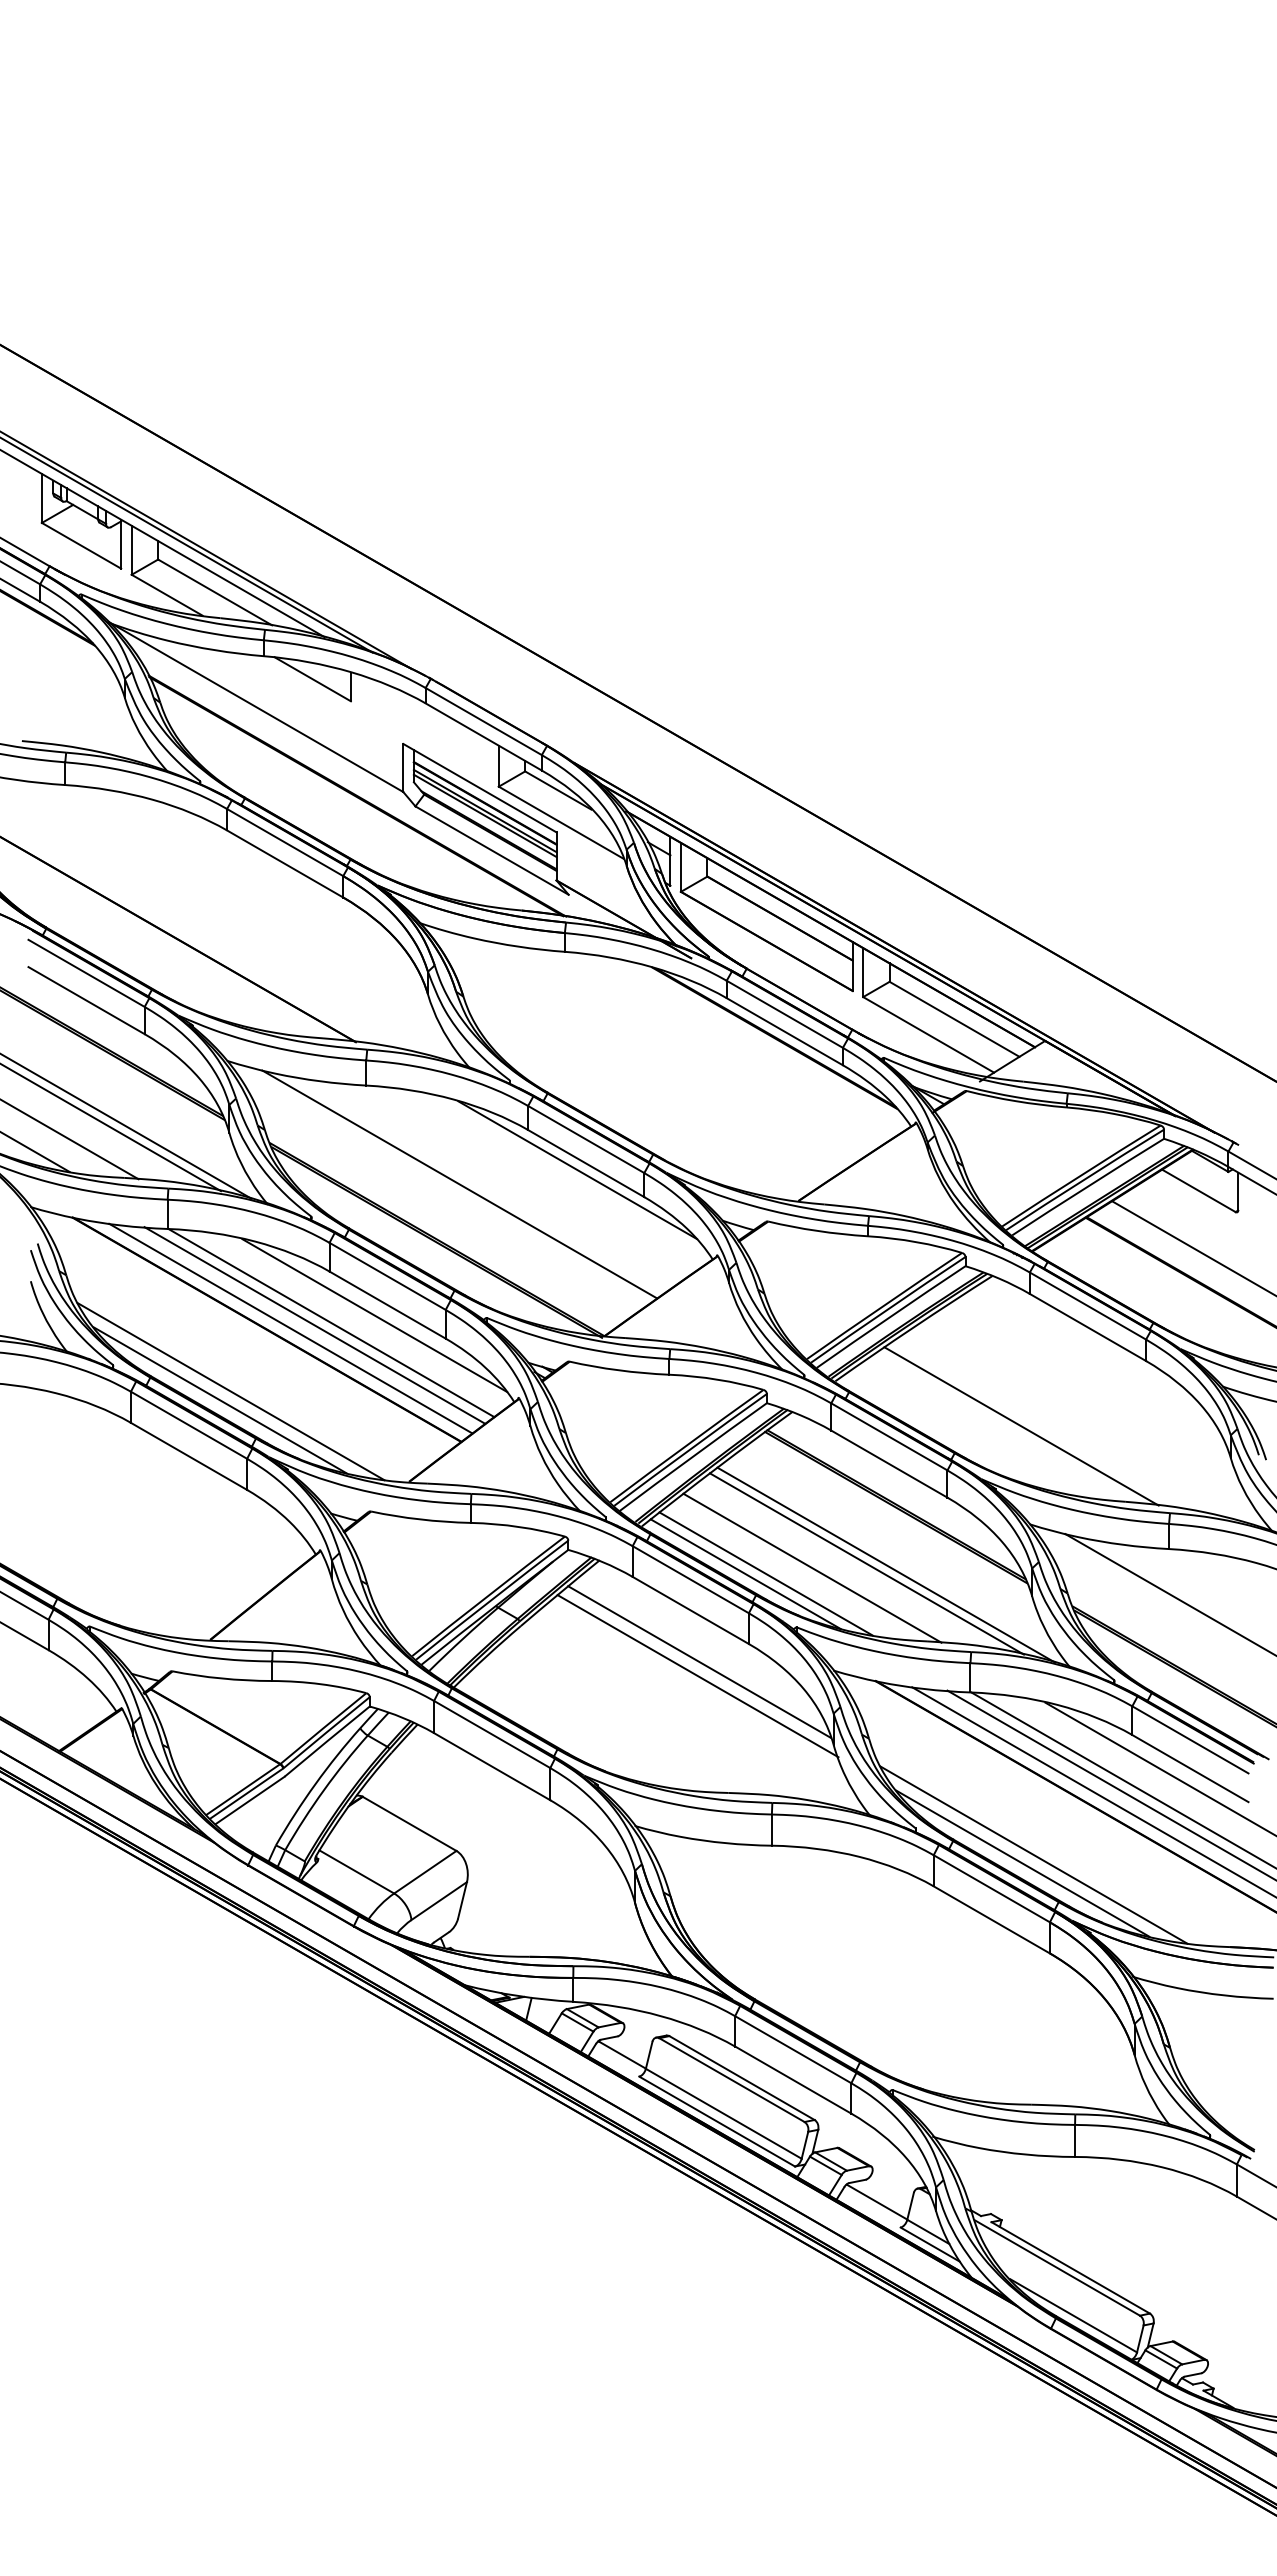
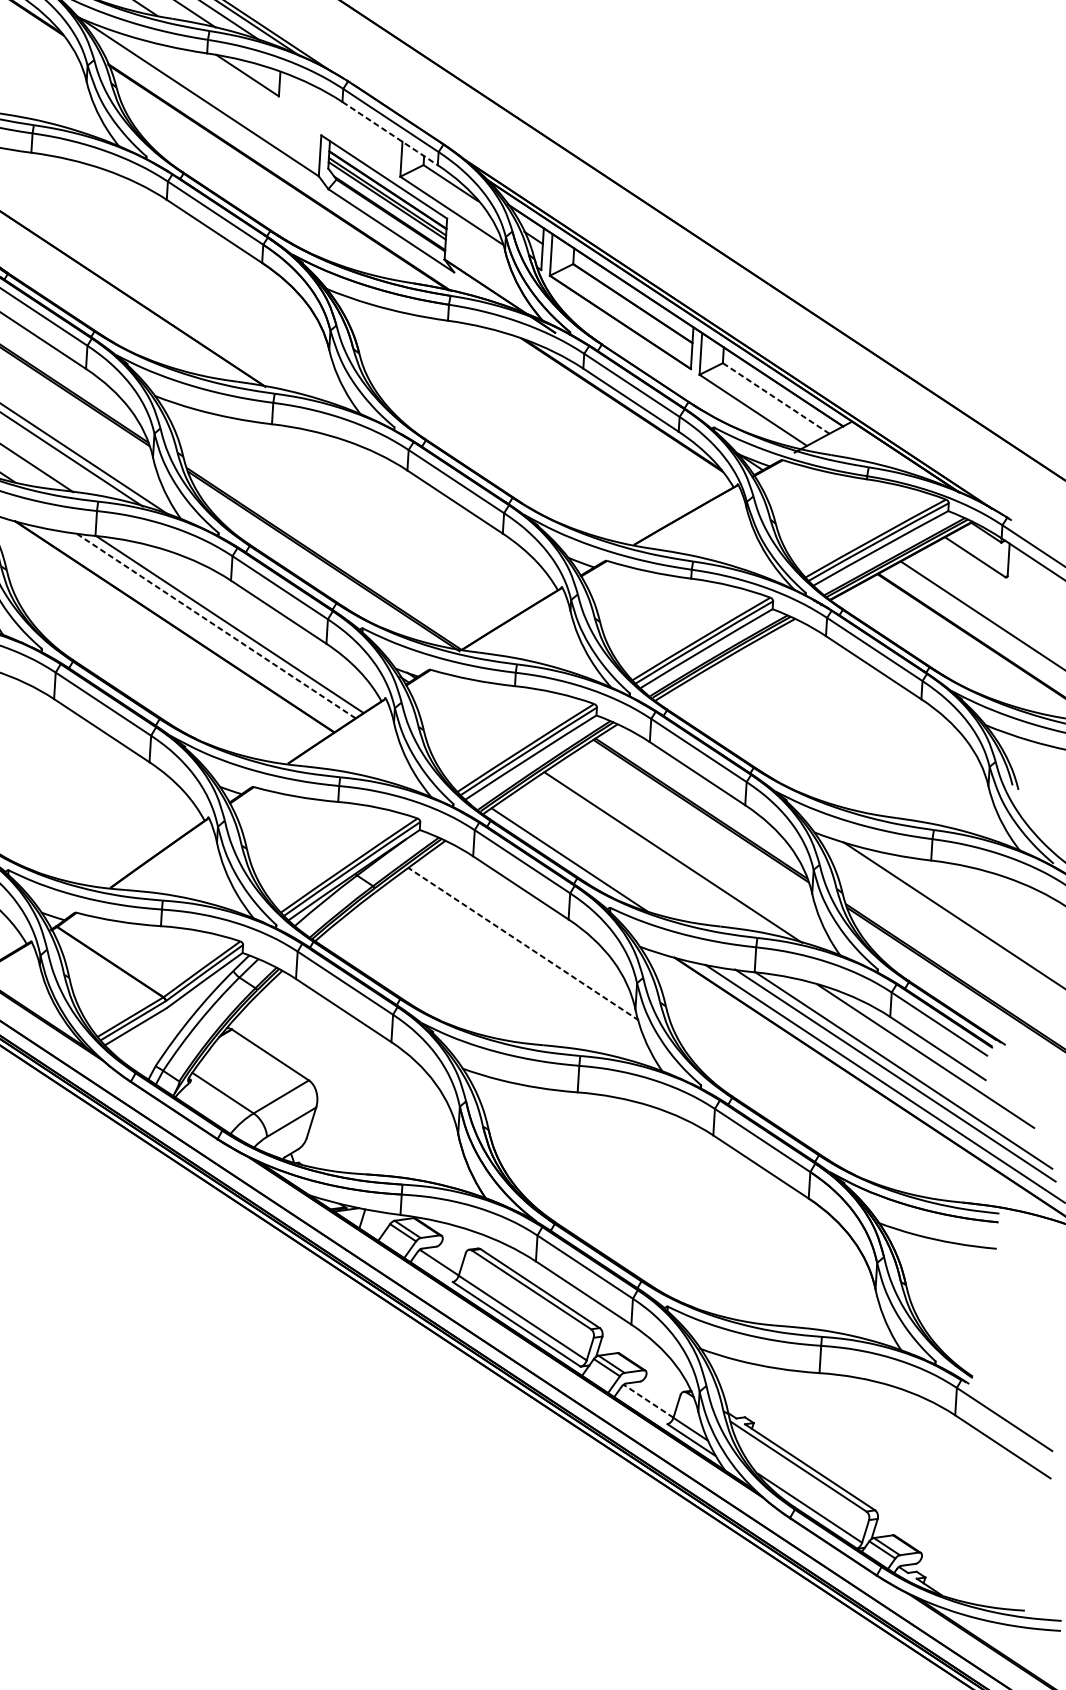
line: (484, 737) -> (390, 134), solid -> dashed
line: (954, 1019) -> (776, 398), solid -> dashed
line: (577, 1170) -> (447, 507), removed
line: (459, 1184) -> (346, 513), removed
line: (374, 1315) -> (267, 620), removed
line: (314, 1325) -> (215, 625), solid -> dashed
line: (290, 1328) -> (194, 627), removed
line: (230, 1391) -> (140, 677), removed
line: (219, 1400) -> (130, 684), removed
line: (1021, 1426) -> (811, 748), removed
line: (885, 1564) -> (689, 858), removed
line: (812, 1567) -> (626, 857), removed
line: (765, 1573) -> (586, 860), removed
line: (699, 1661) -> (525, 931), removed
line: (697, 1675) -> (523, 943), solid -> dashed
line: (1033, 1854) -> (799, 1113), removed
line: (1022, 1863) -> (790, 1120), removed
line: (876, 2201) -> (648, 1400), solid -> dashed

